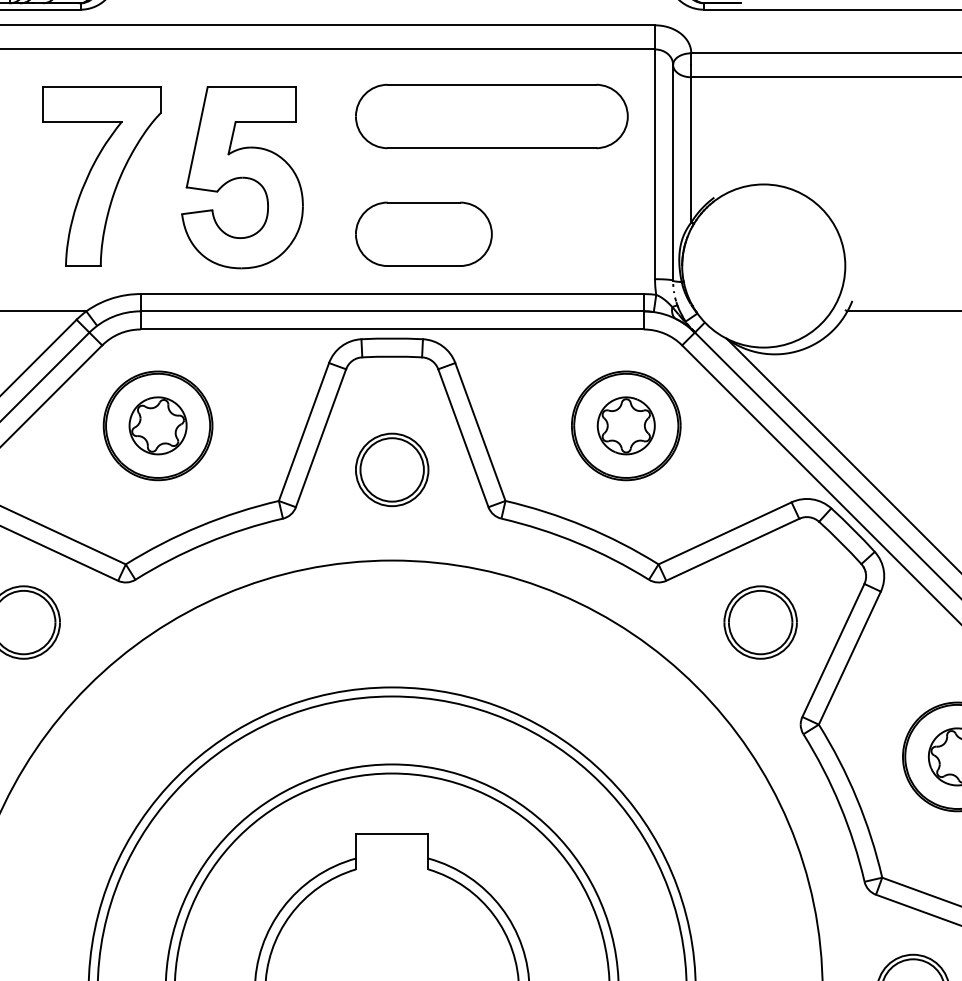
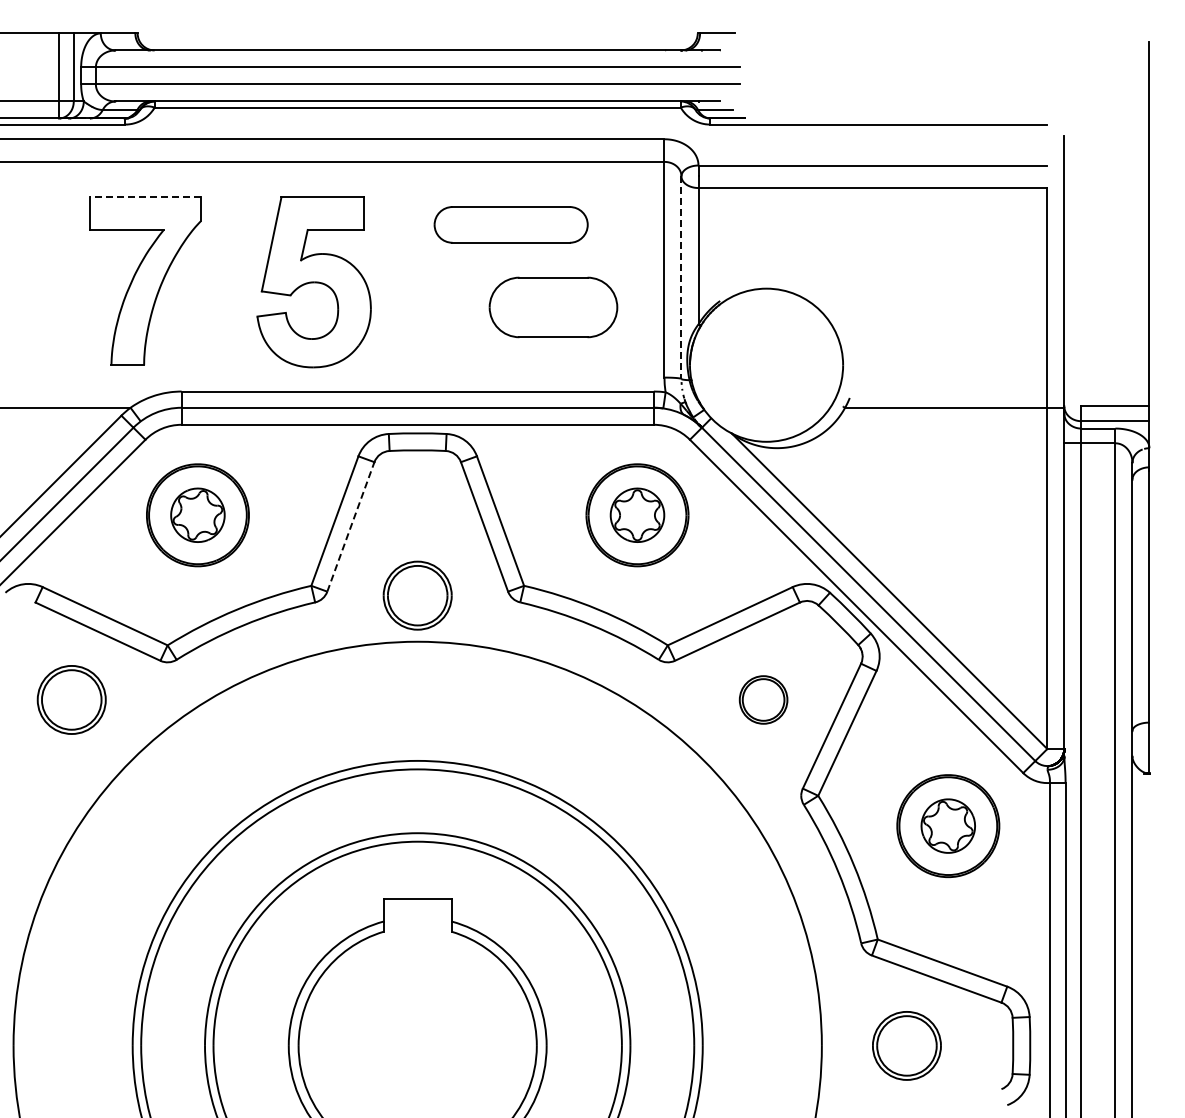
line: (102, 87) -> (145, 197), solid -> dashed
part: (491, 116) -> (510, 224), size x0.6
line: (673, 173) -> (681, 278), solid -> dashed
part: (241, 177) -> (313, 282), moved
part: (423, 234) -> (553, 307), moved
line: (320, 437) -> (350, 526), solid -> dashed
part: (391, 469) -> (417, 595), moved
part: (760, 622) -> (763, 699), size x0.7

